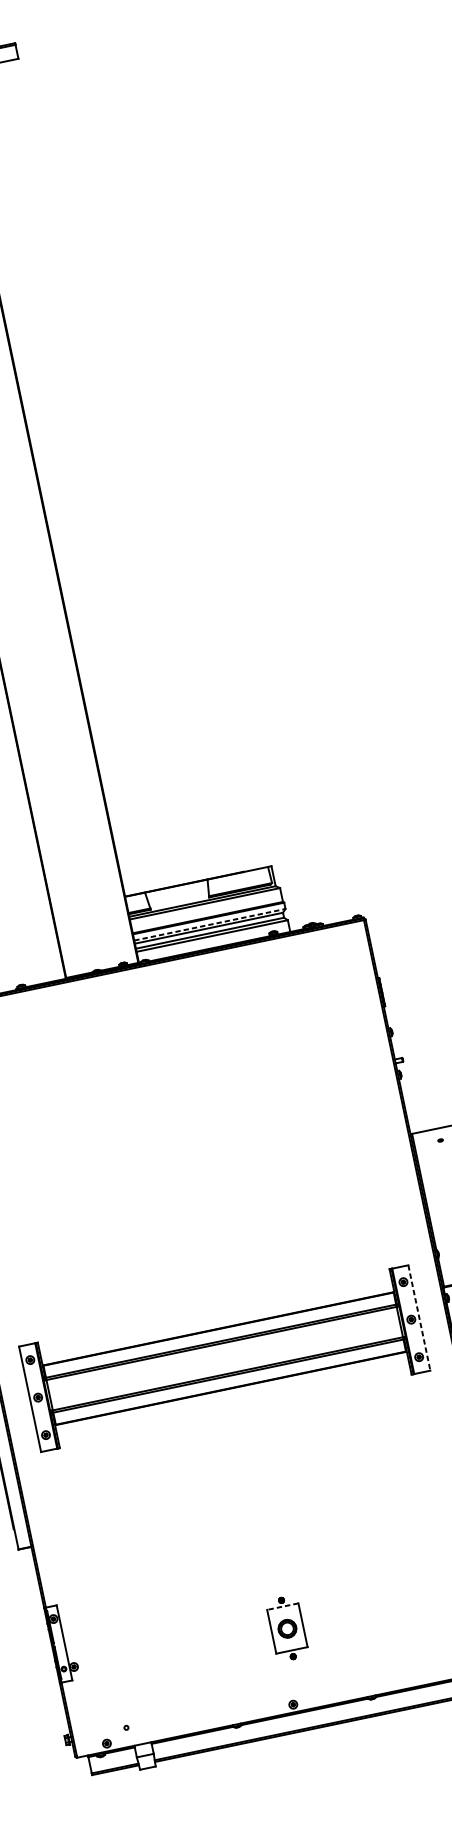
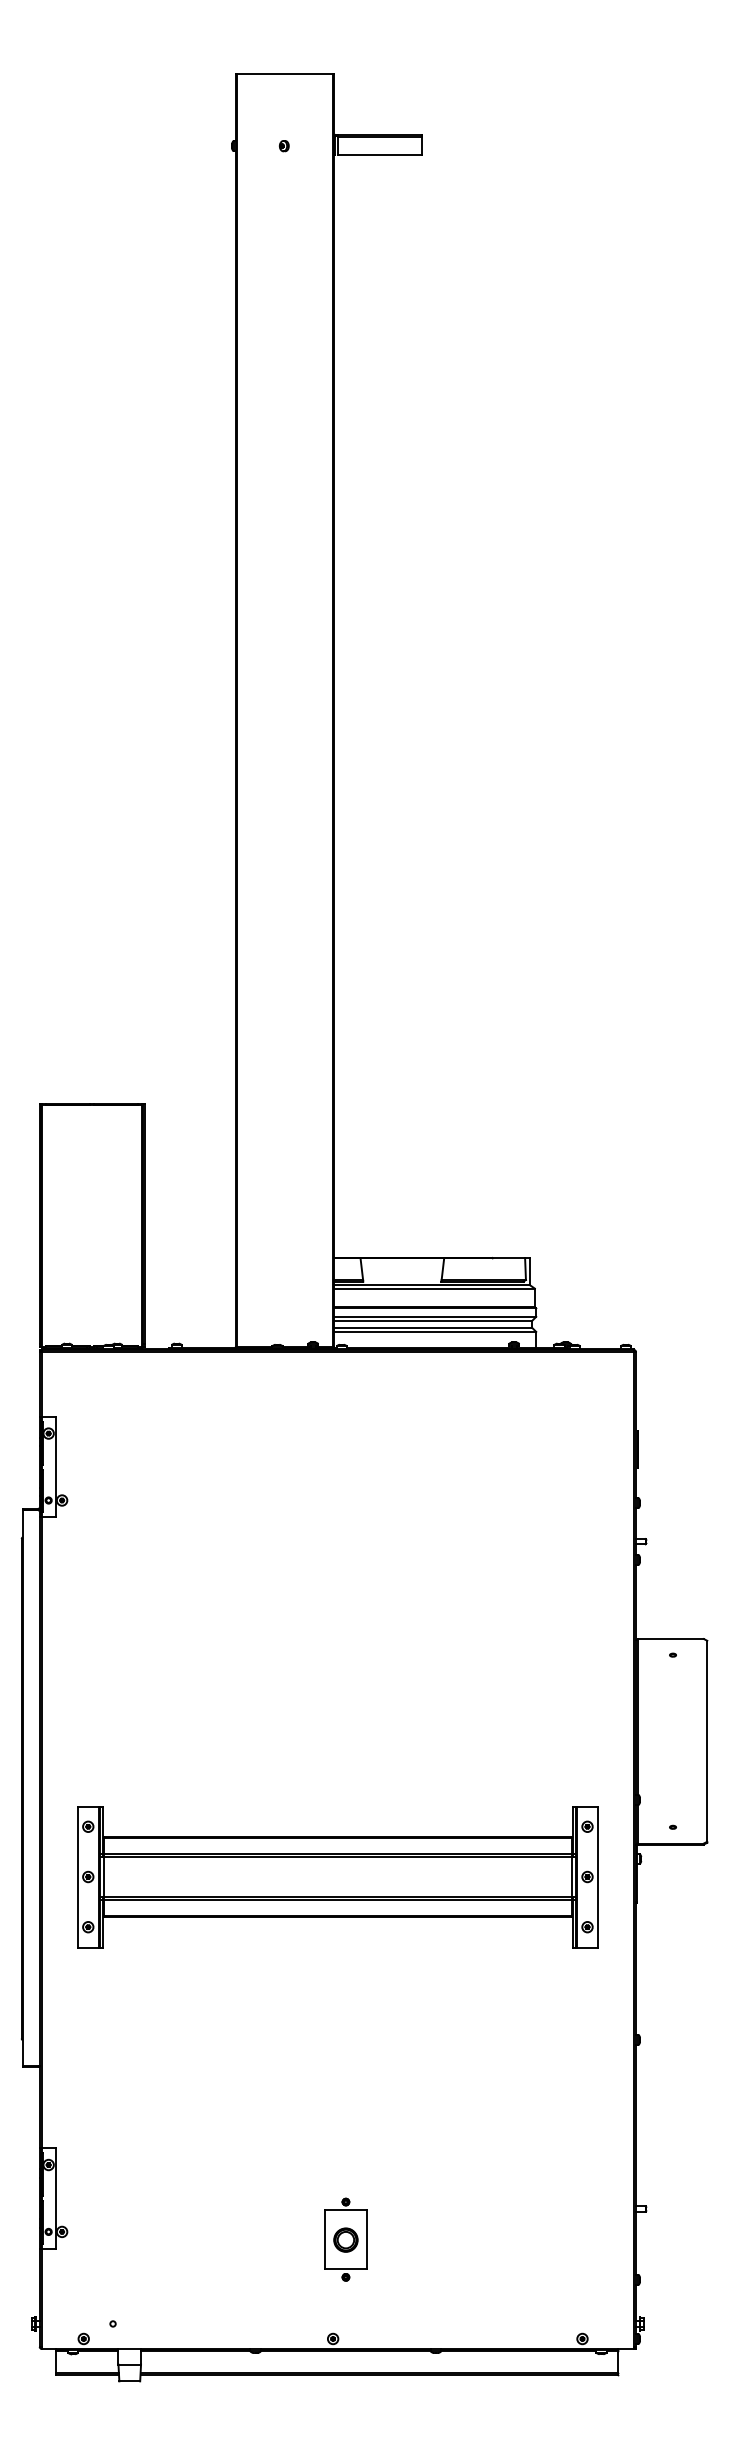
line: (210, 924) -> (435, 1316), dashed -> solid
line: (419, 1318) -> (598, 1877), dashed -> solid
line: (282, 1606) -> (345, 2210), dashed -> solid

